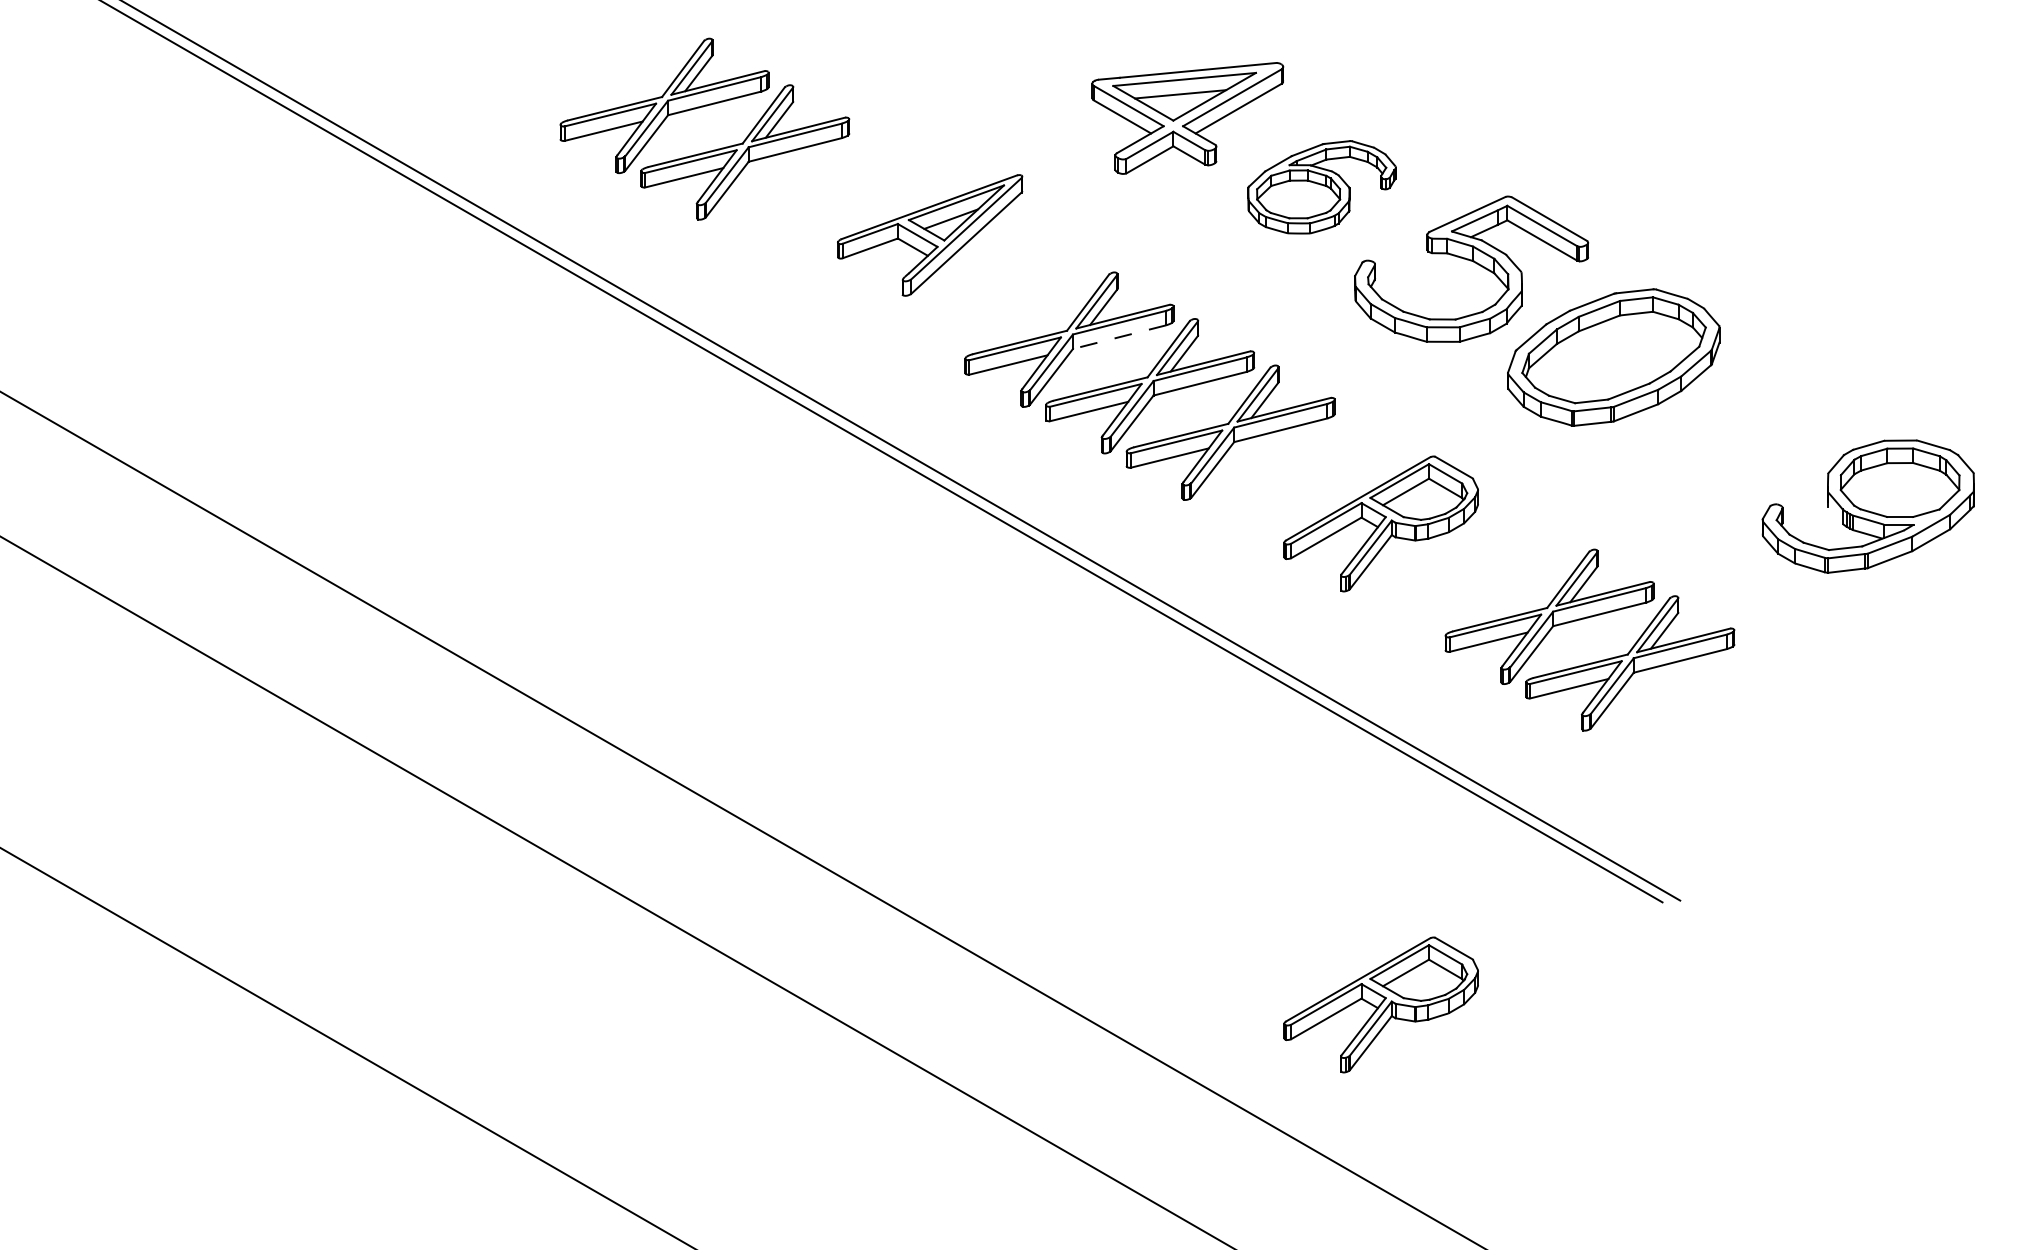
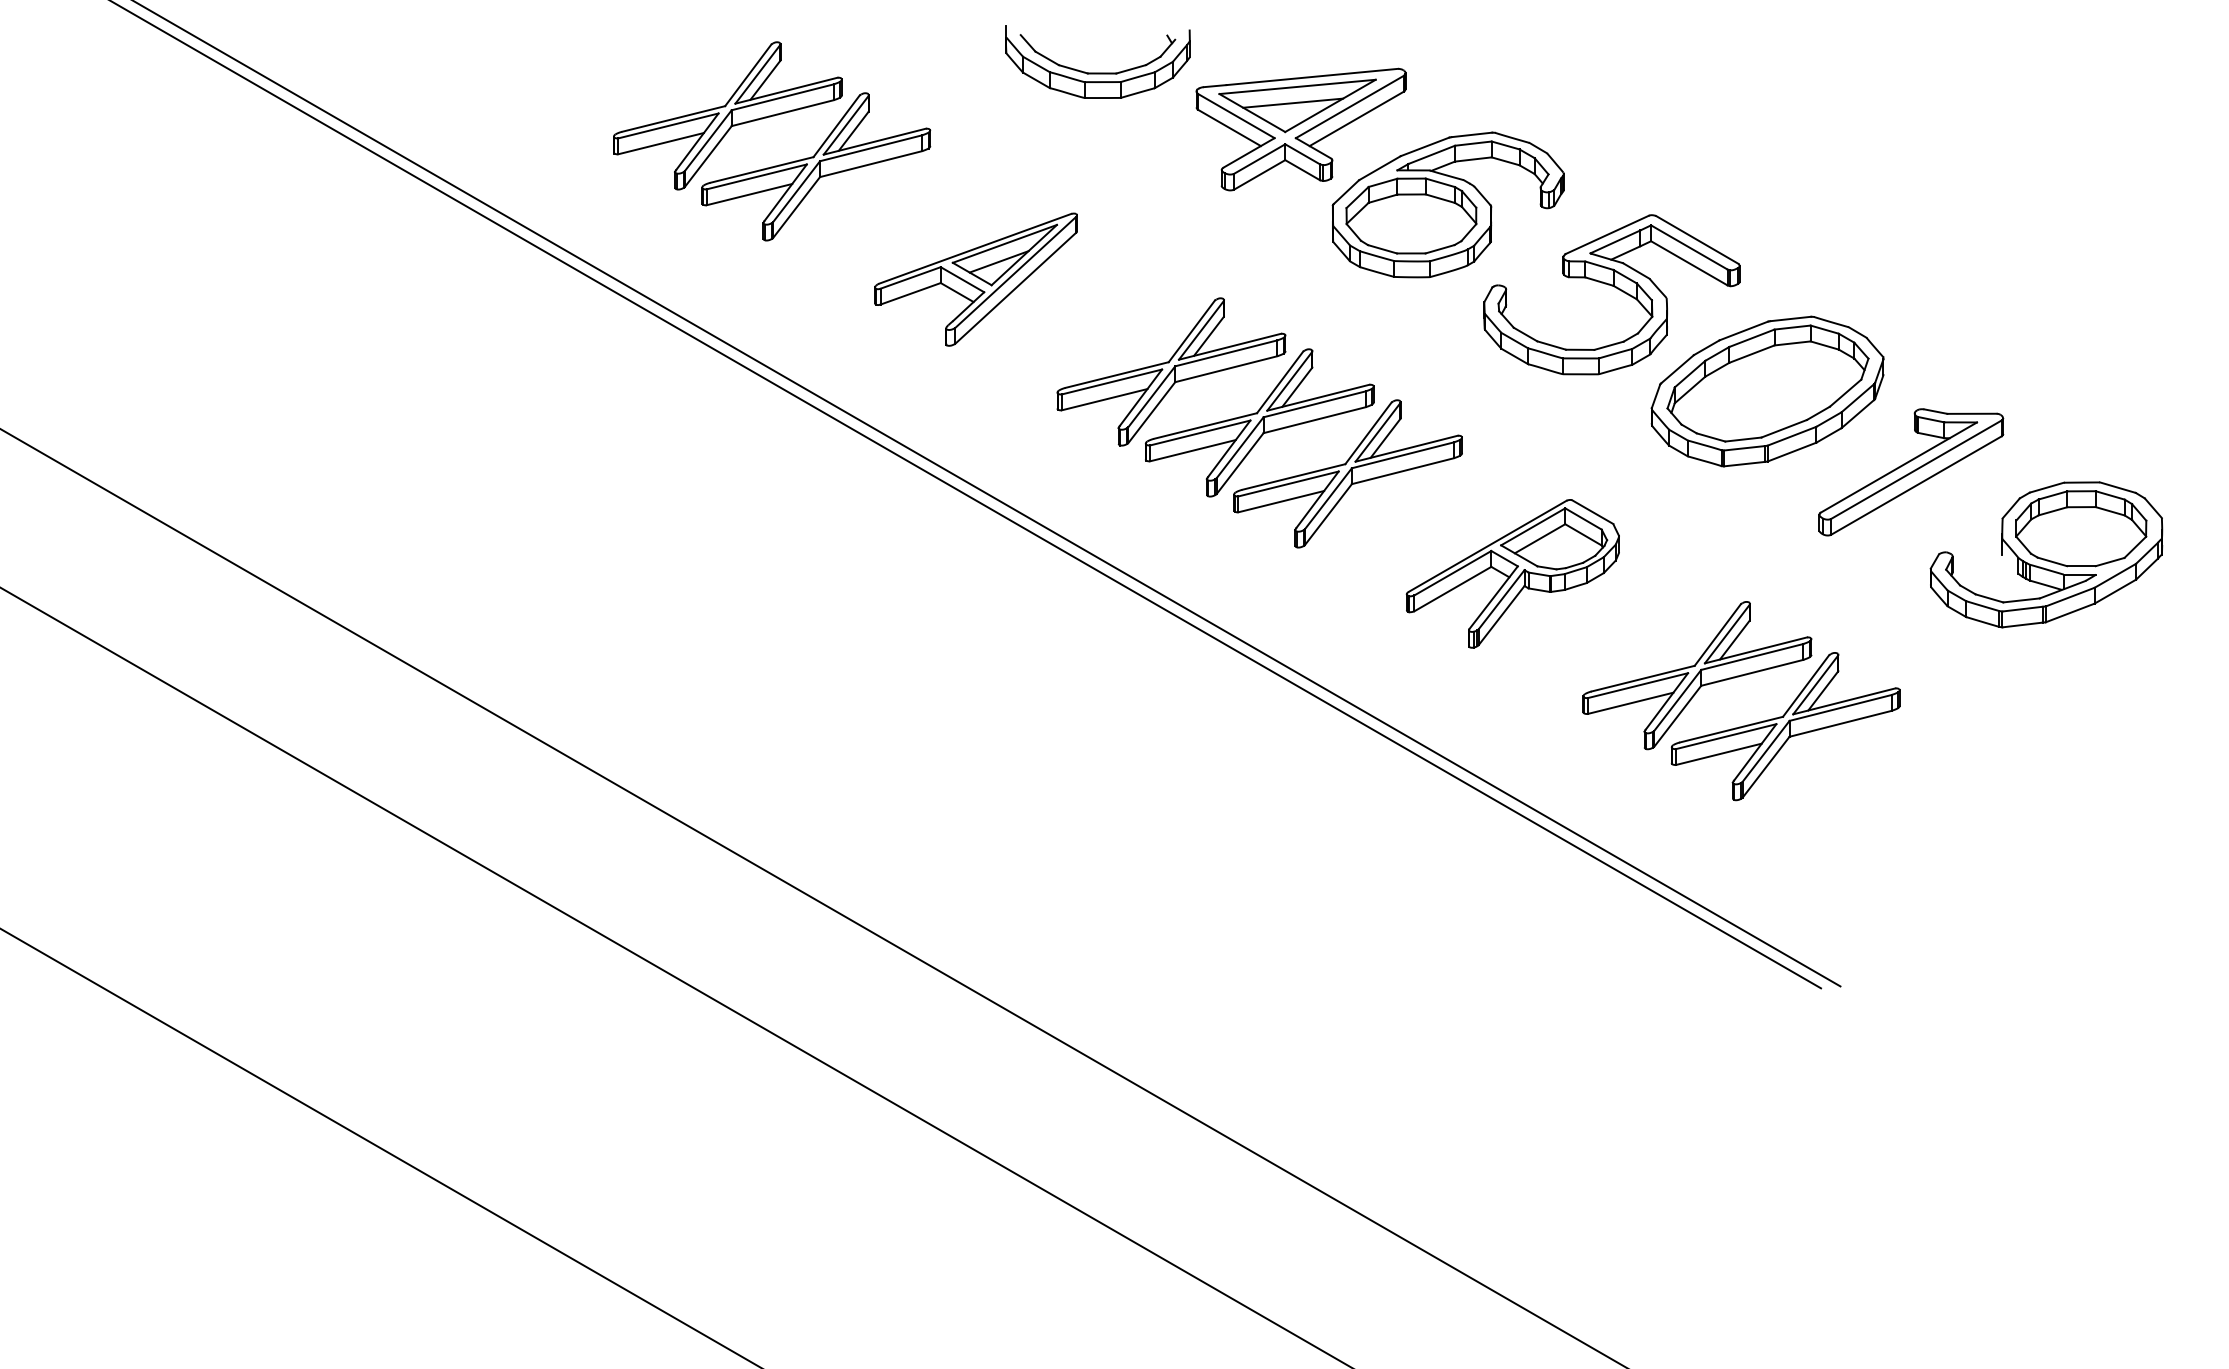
part: (1002, 66) -> (1098, 72), added
part: (1321, 187) -> (1447, 205), size x1.43
part: (930, 235) -> (976, 279), moved
line: (1119, 337) -> (1226, 369), dashed -> solid
part: (1744, 430) -> (1910, 471), added
part: (1380, 1004) -> (1512, 1100), removed

